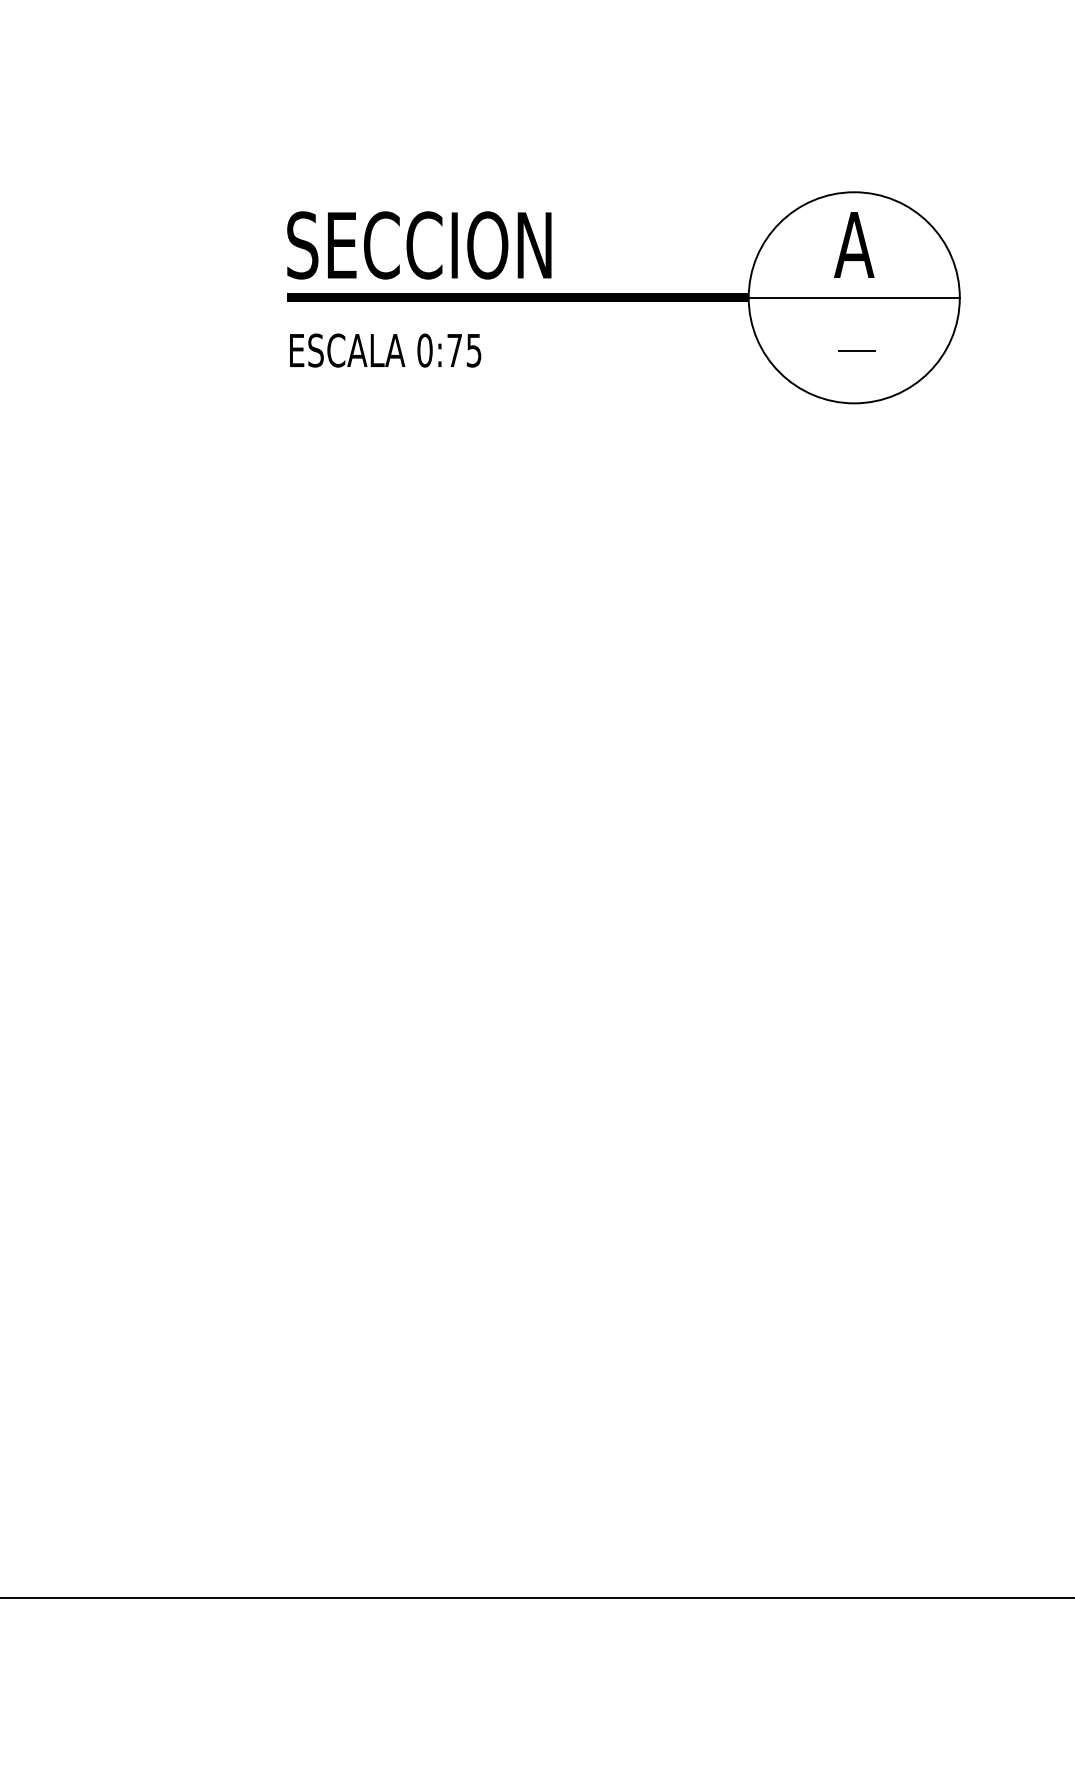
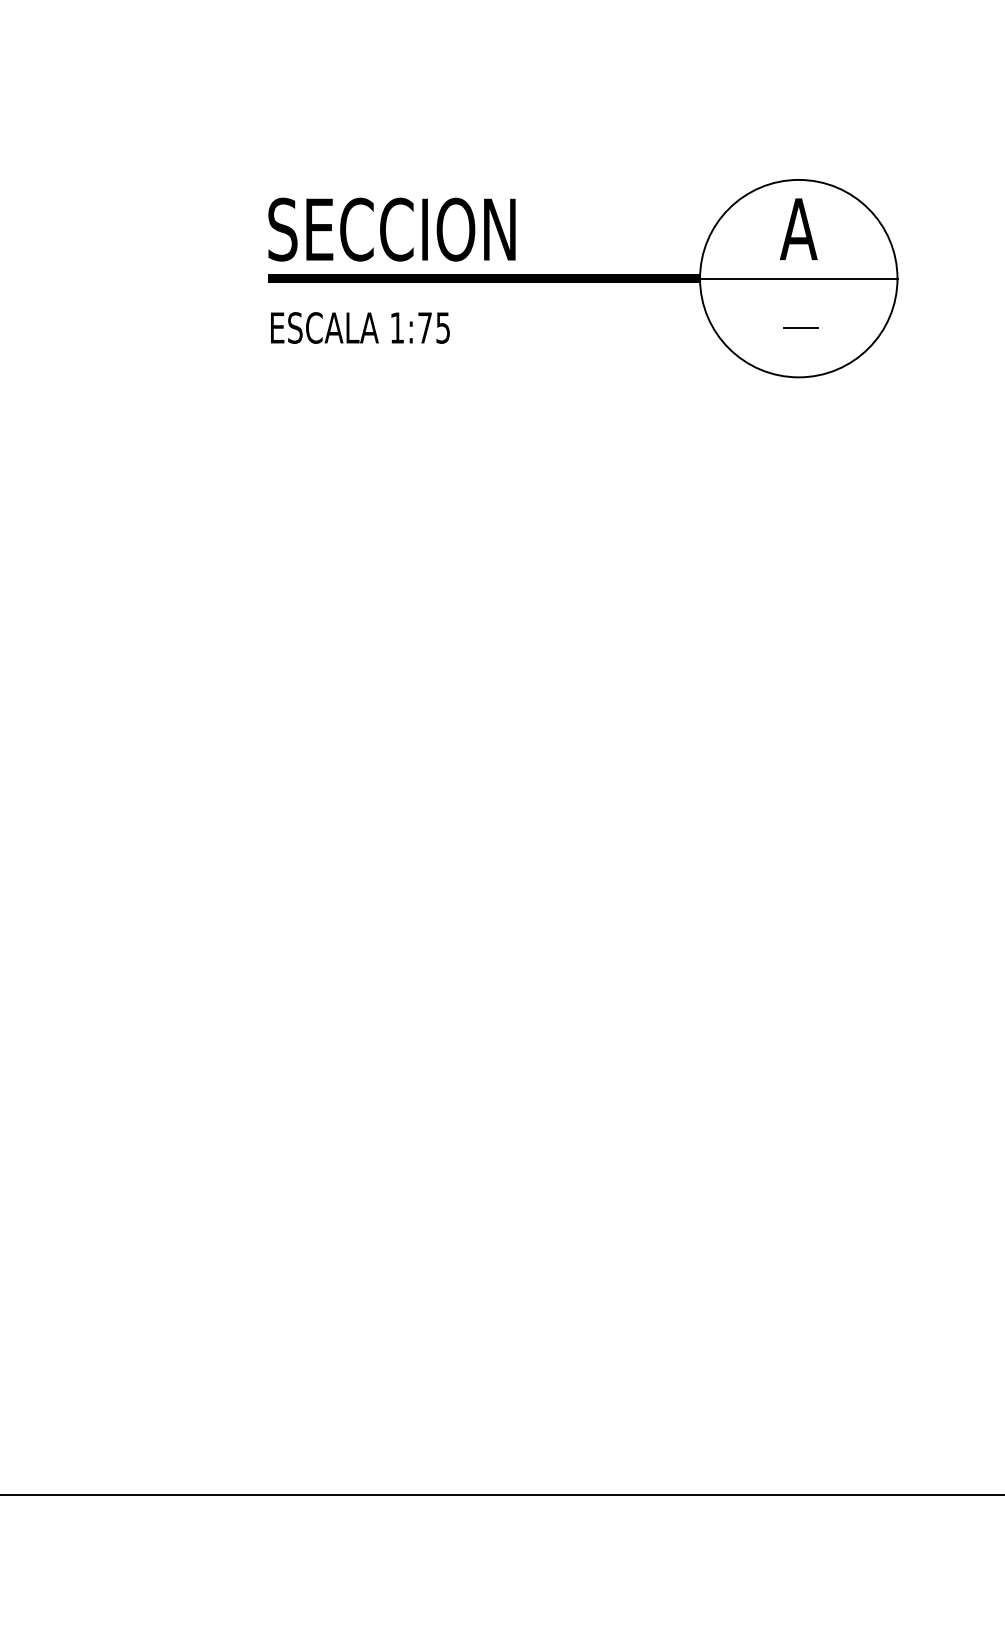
text: (424, 350) -> (396, 327), 0:75 -> 1:75

